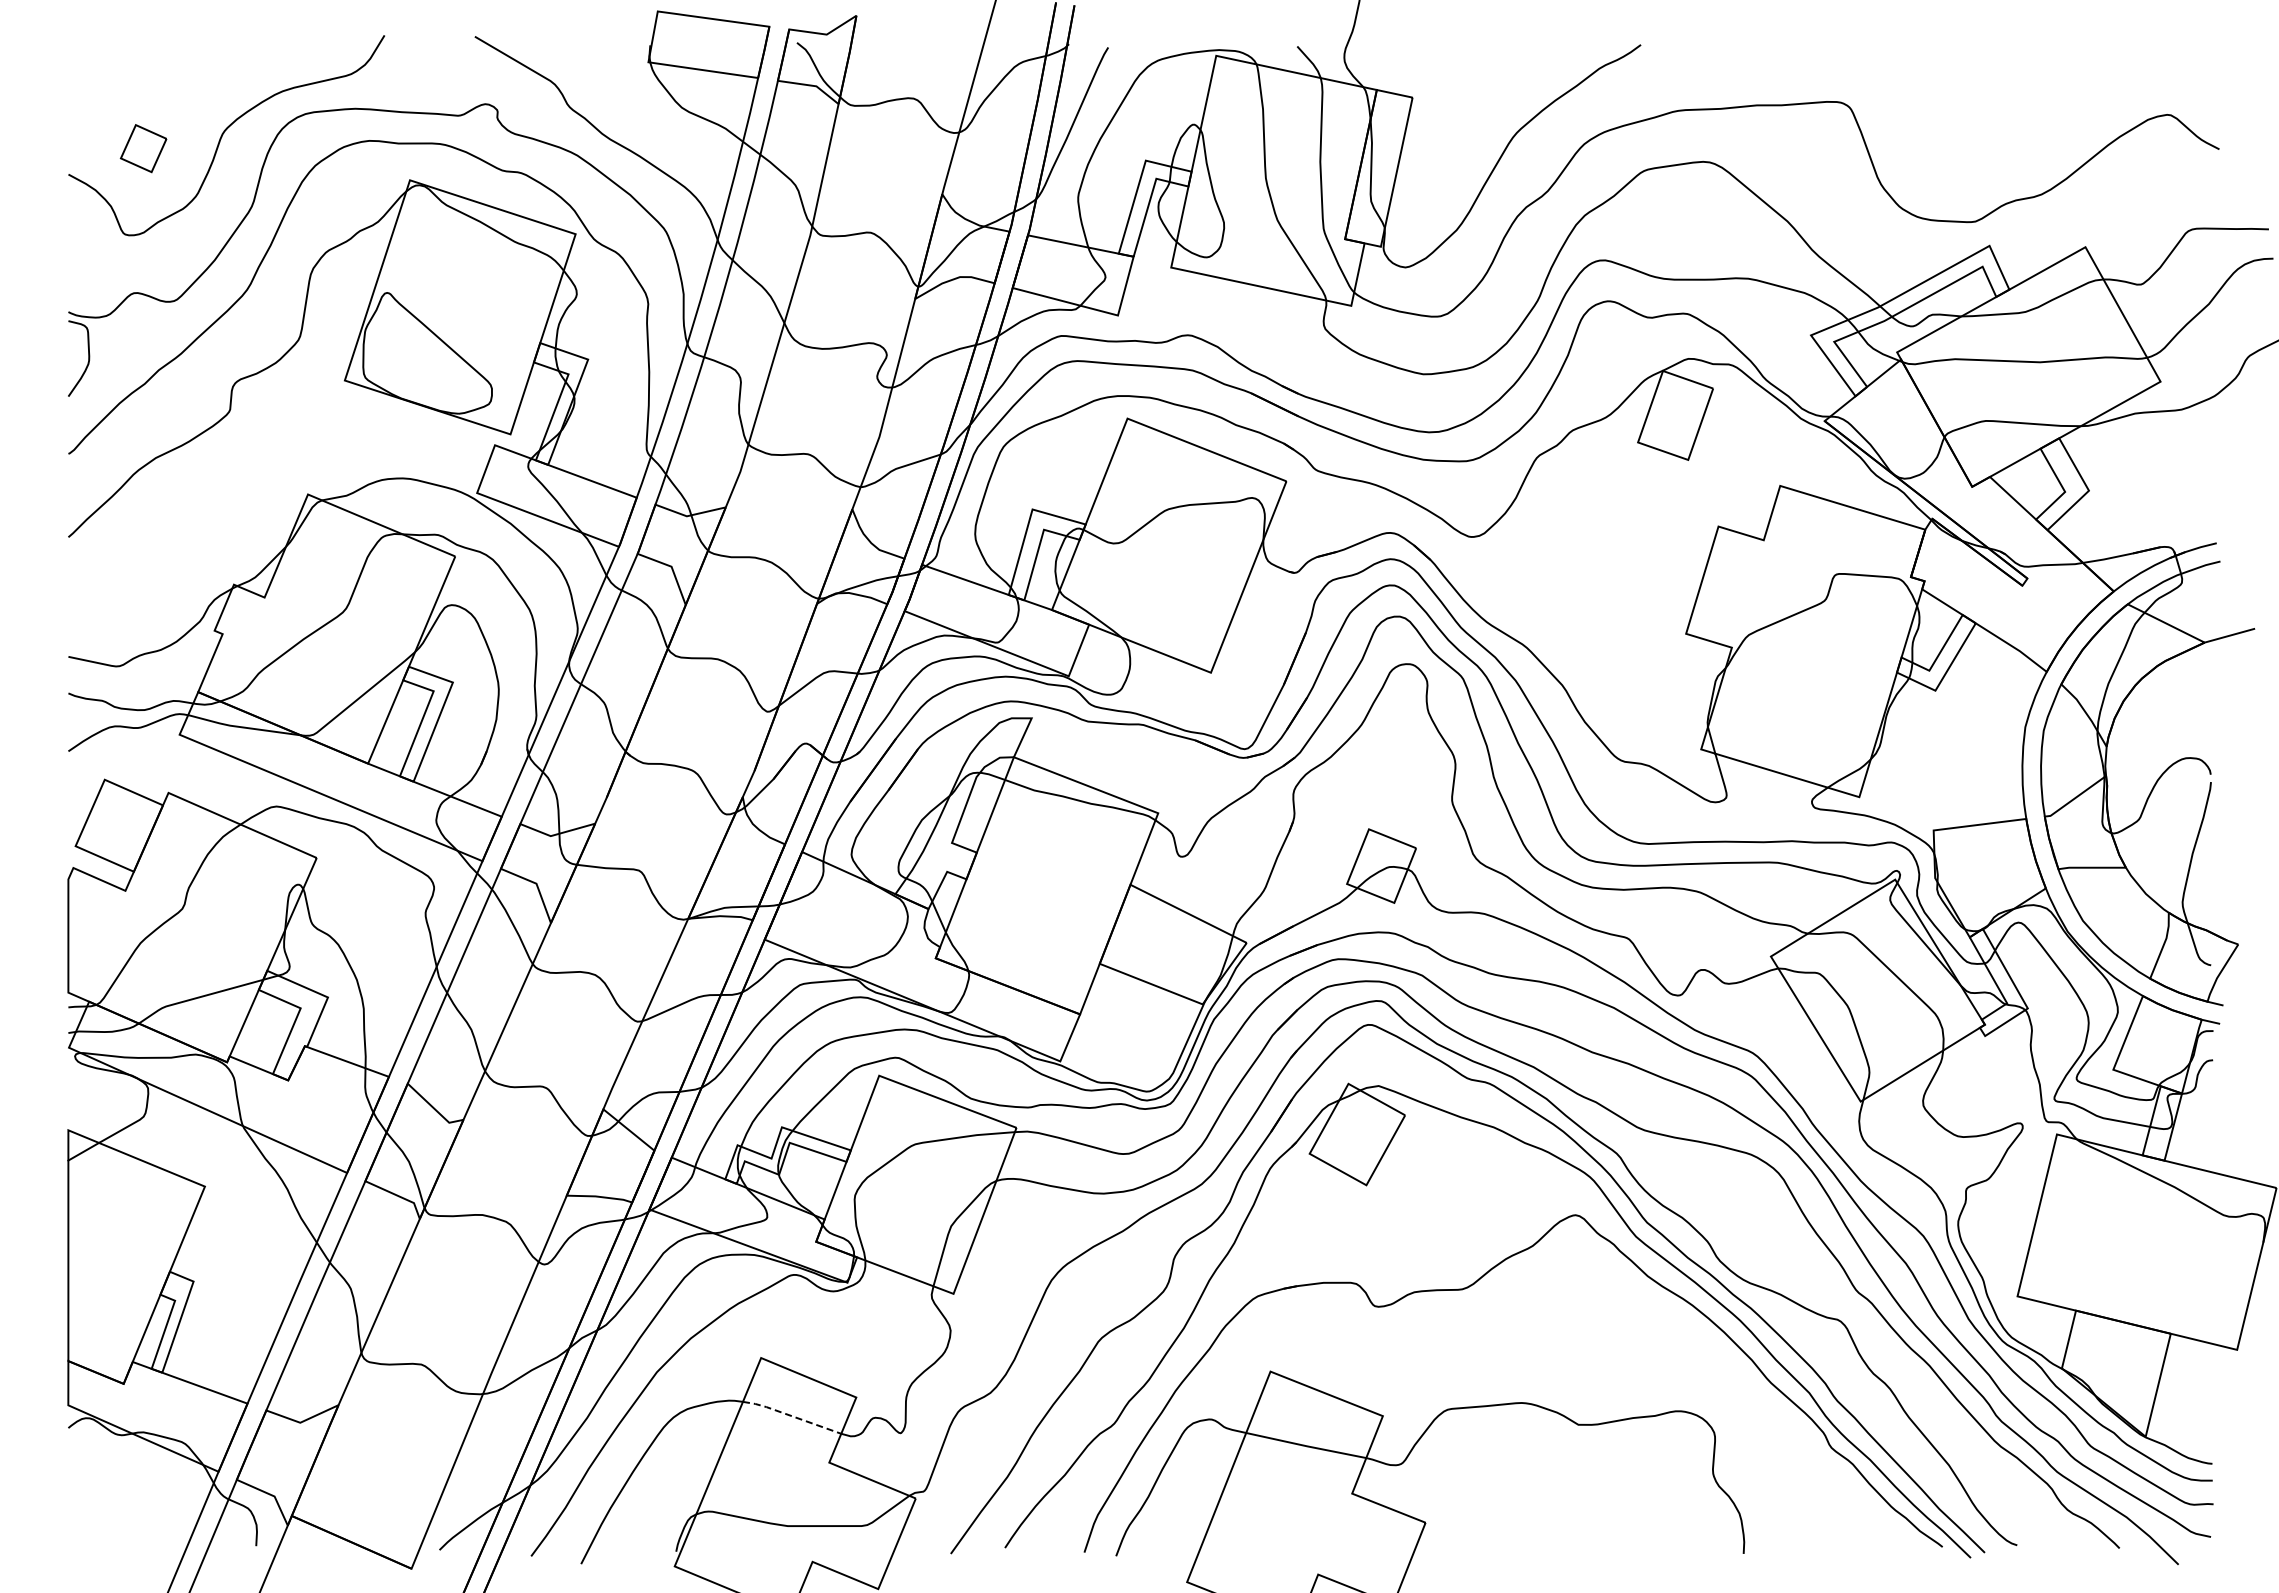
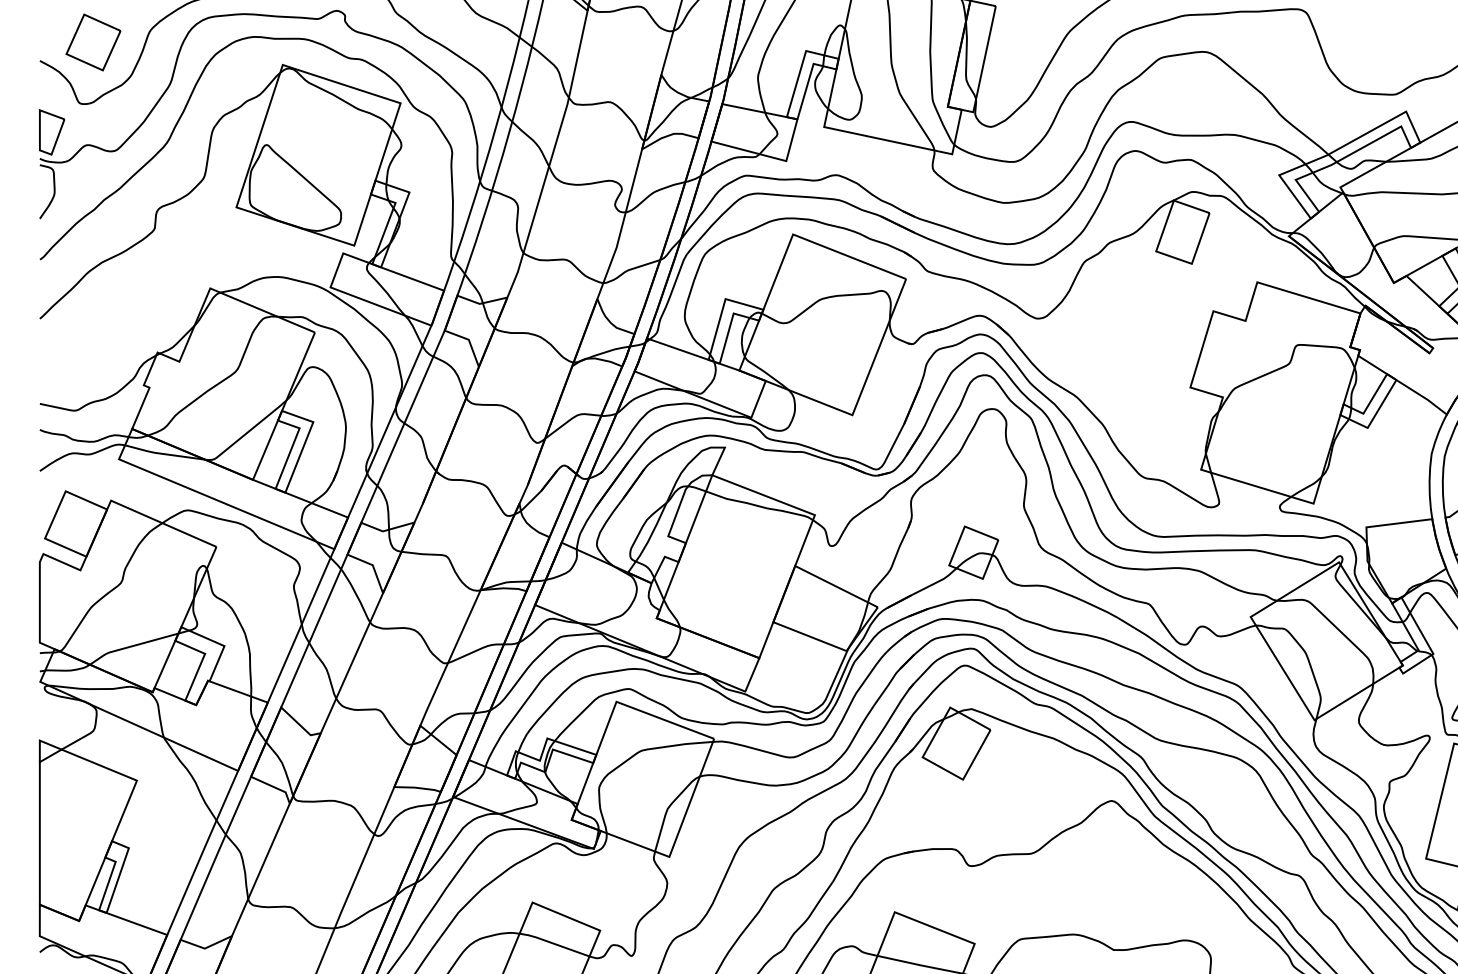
part: (143, 148) -> (93, 42), size x1.67
part: (85, 274) -> (52, 131), added
line: (791, 1416) -> (554, 944), dashed -> solid

